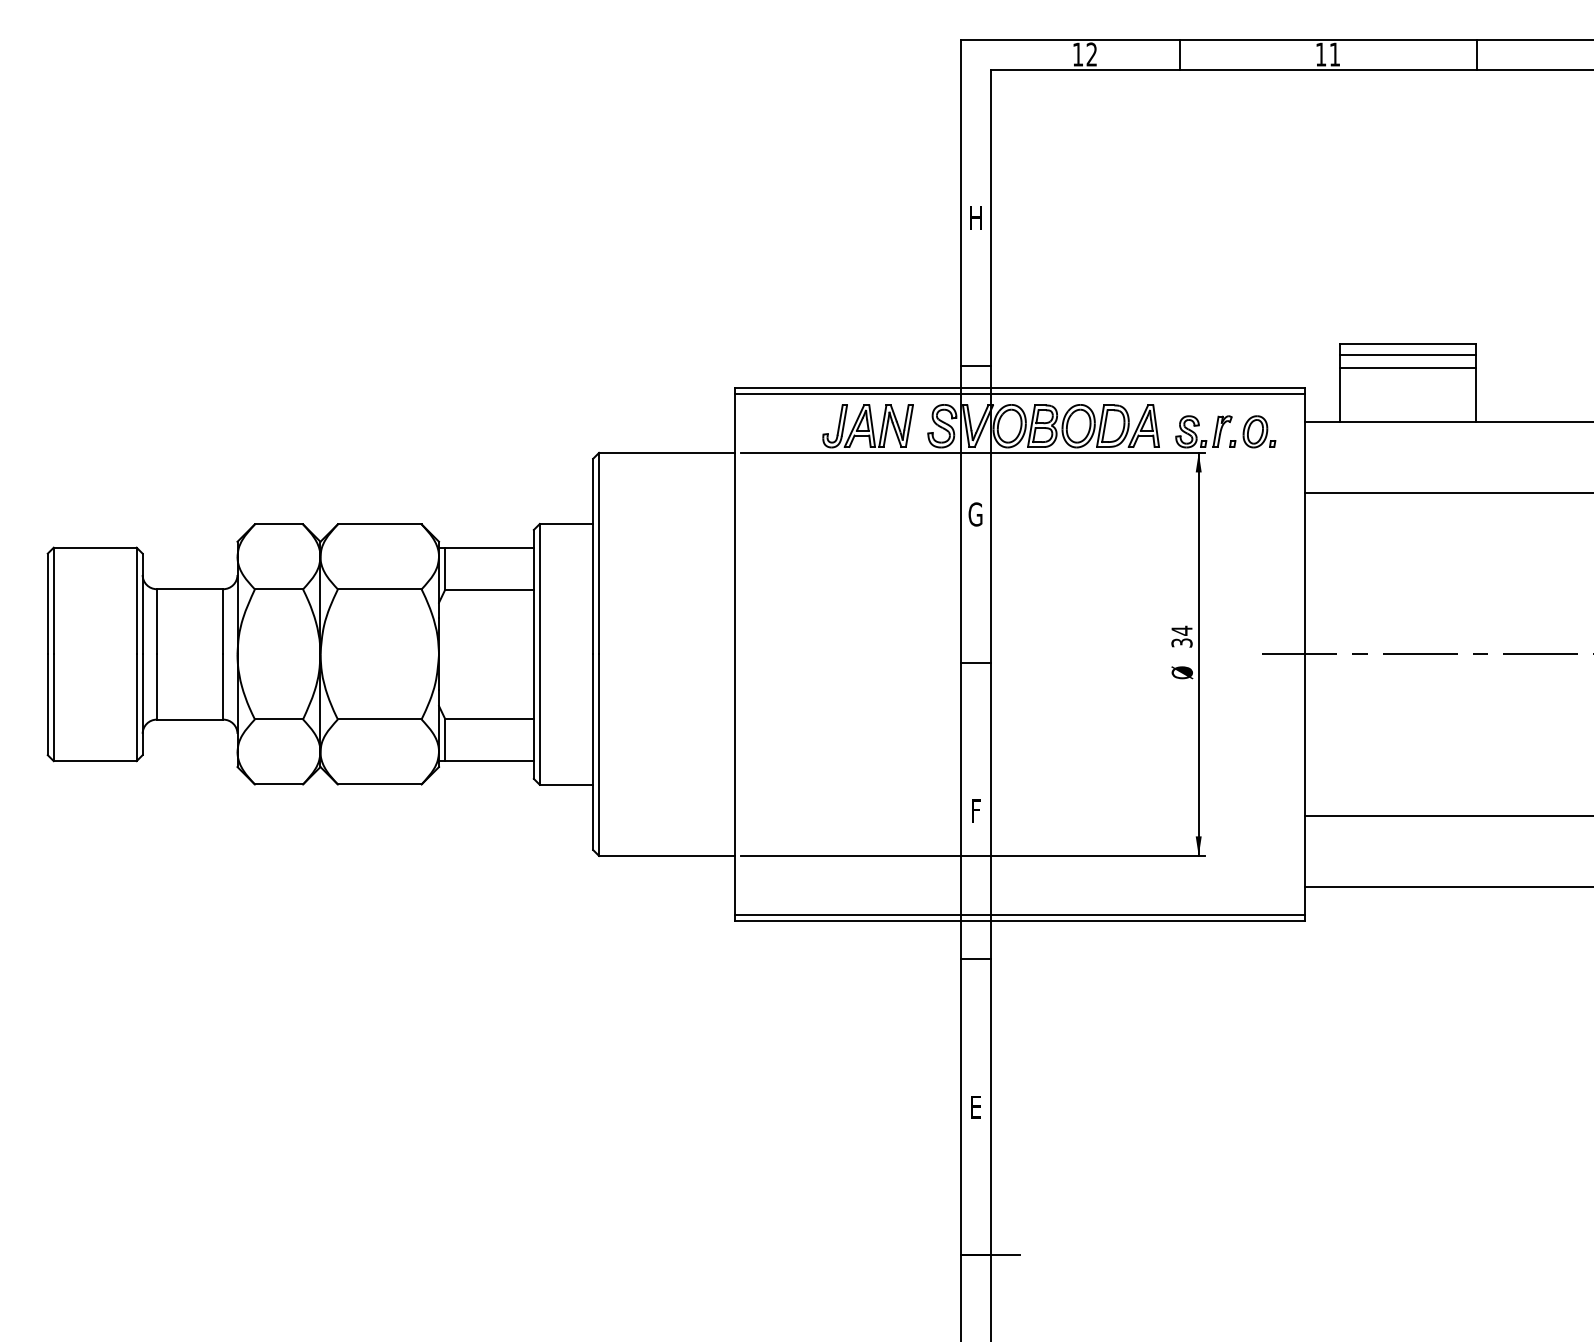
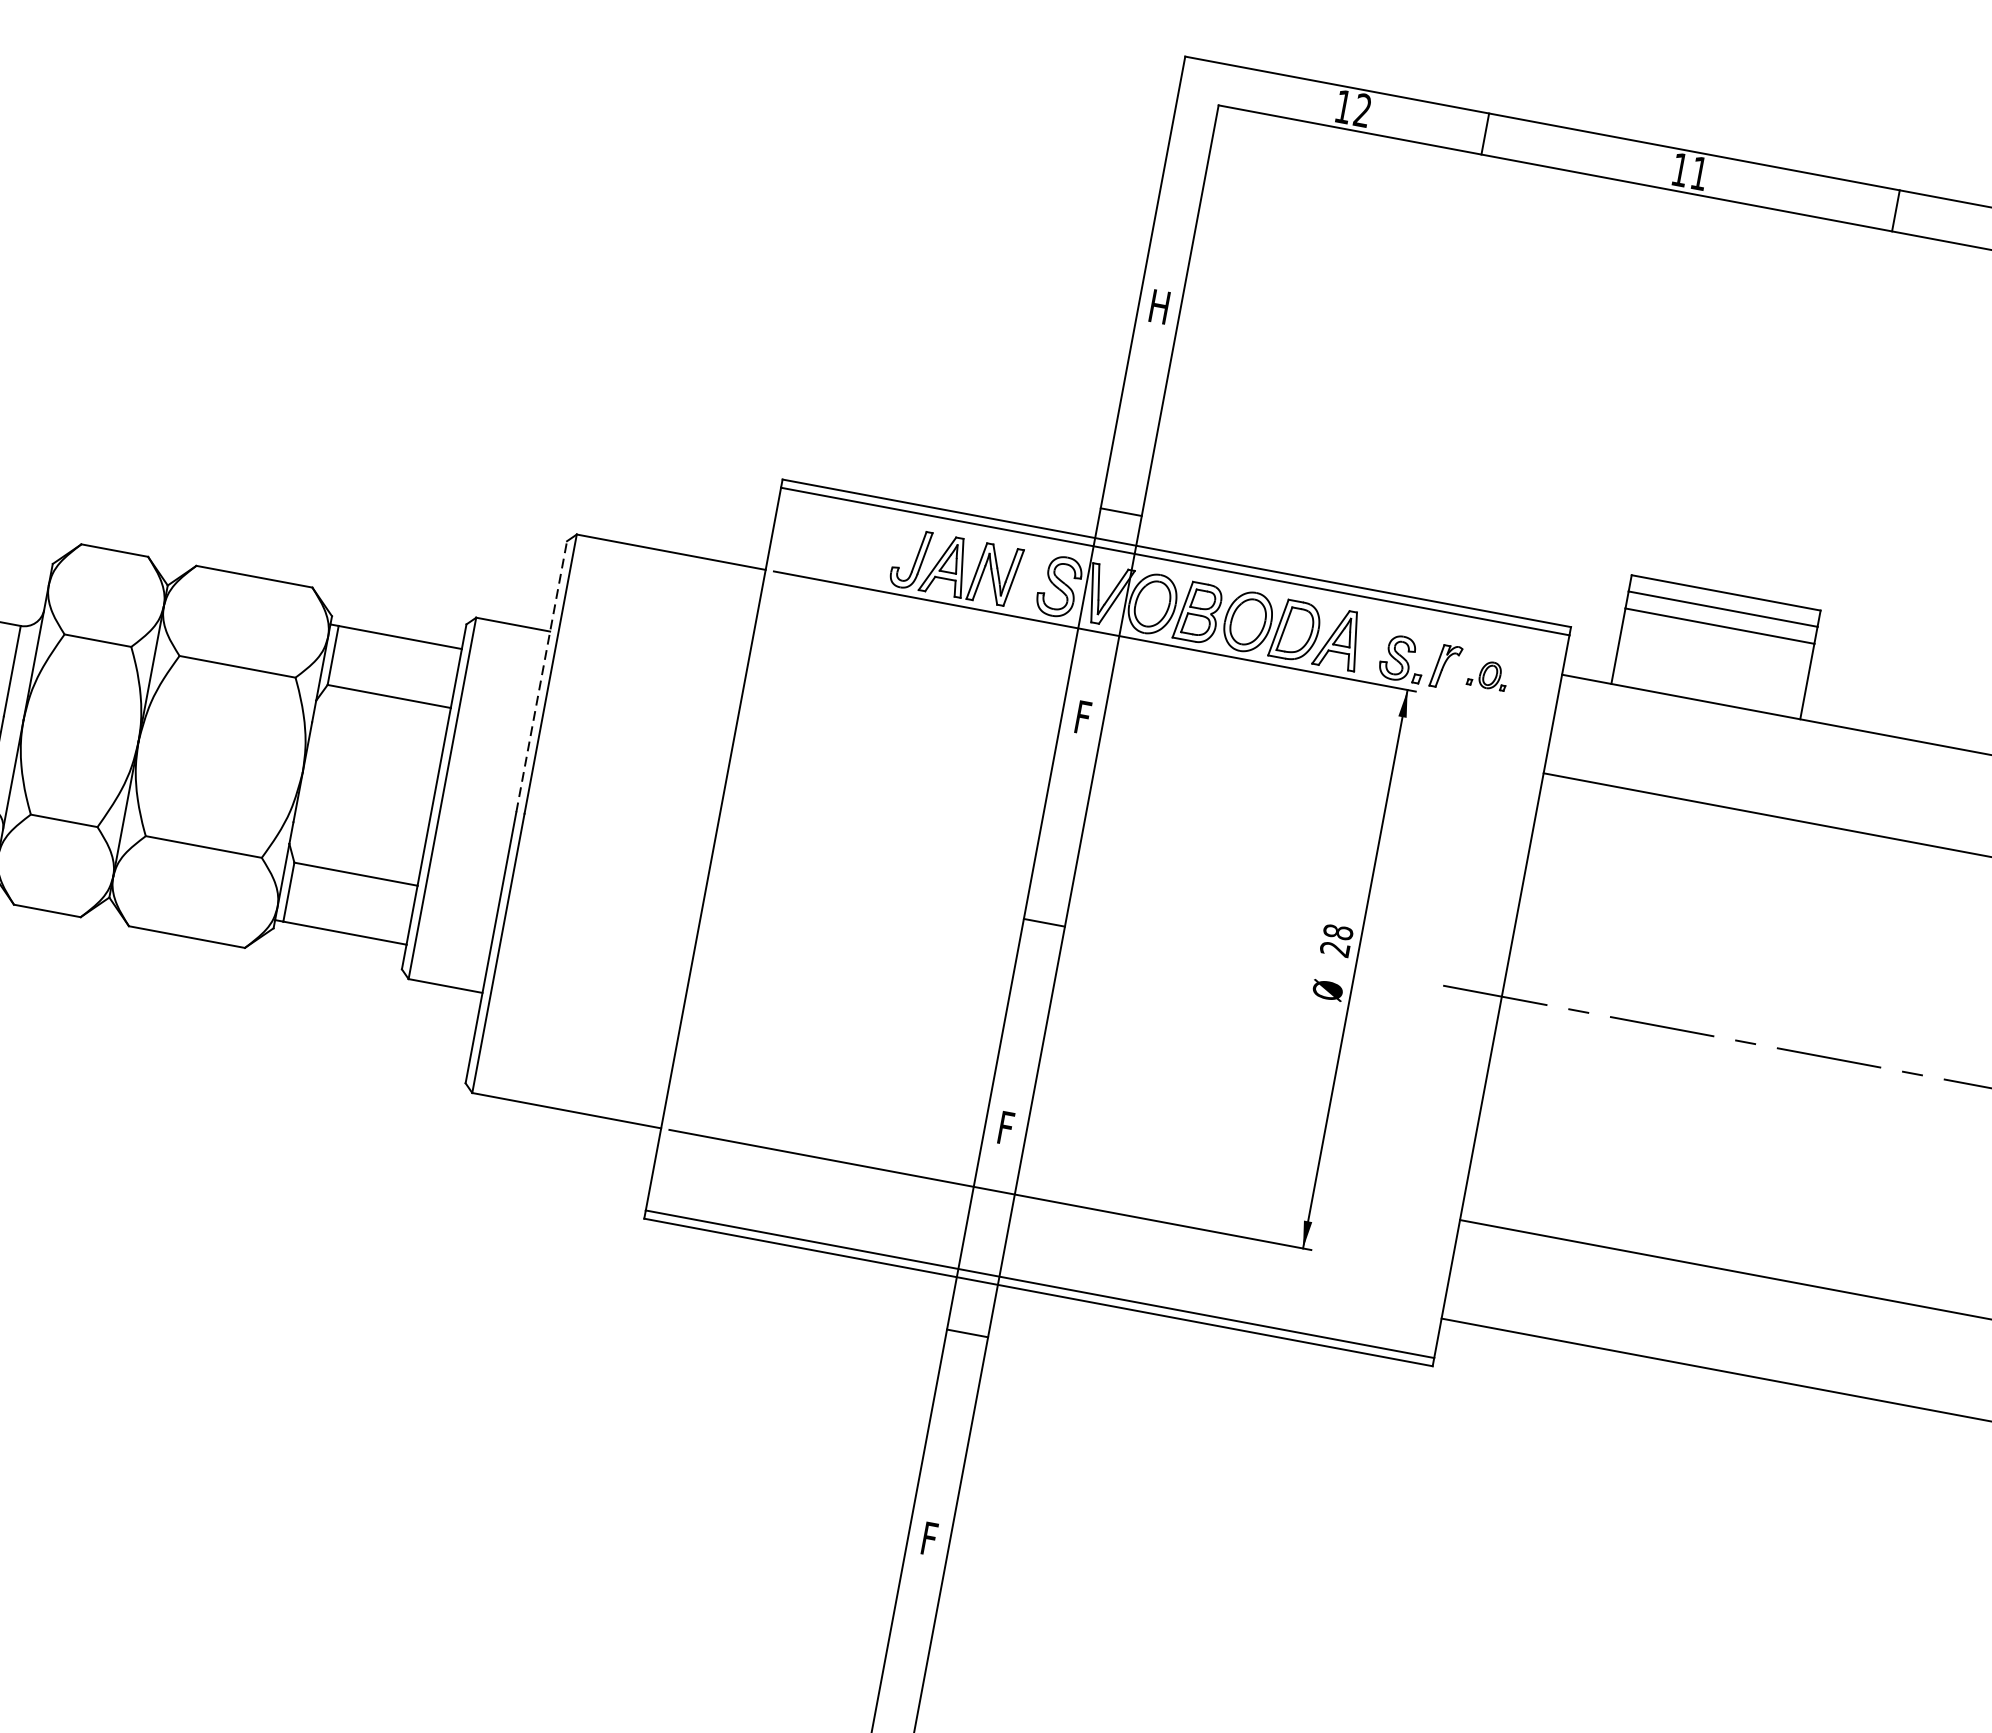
part: (1252, 431) -> (1487, 674), size x0.6
text: (975, 514) -> (1082, 717), G -> F
line: (593, 556) -> (542, 676), solid -> dashed
text: (1181, 636) -> (1336, 939), 34 -> 28
text: (975, 1107) -> (928, 1539), E -> F

